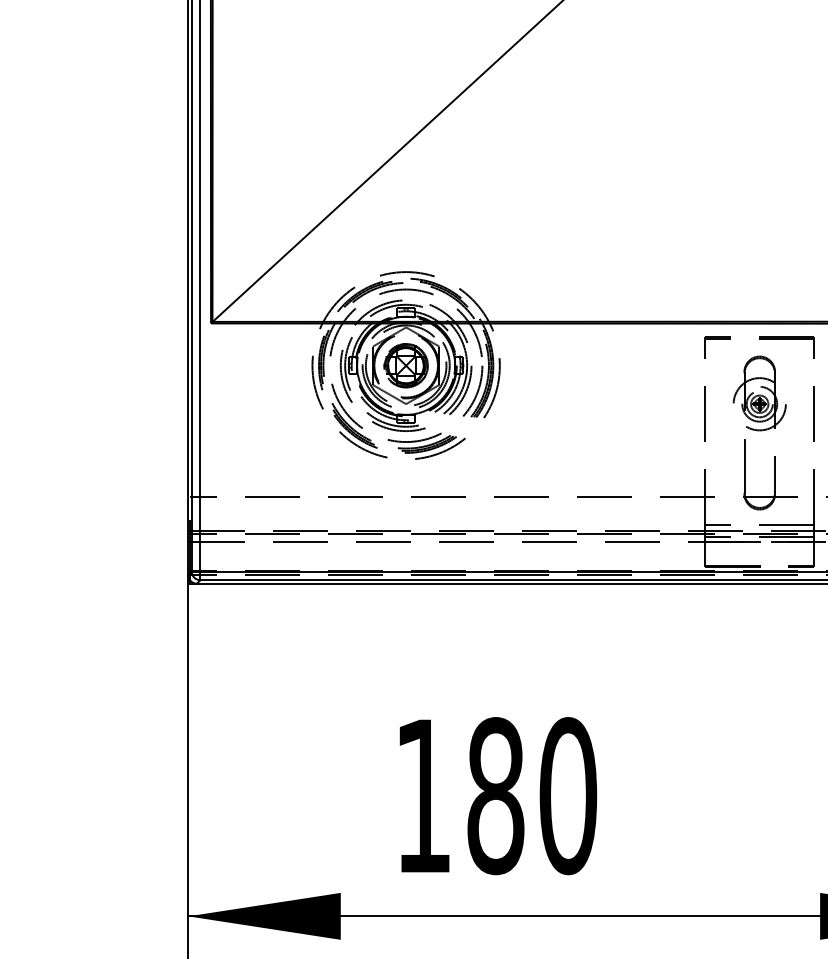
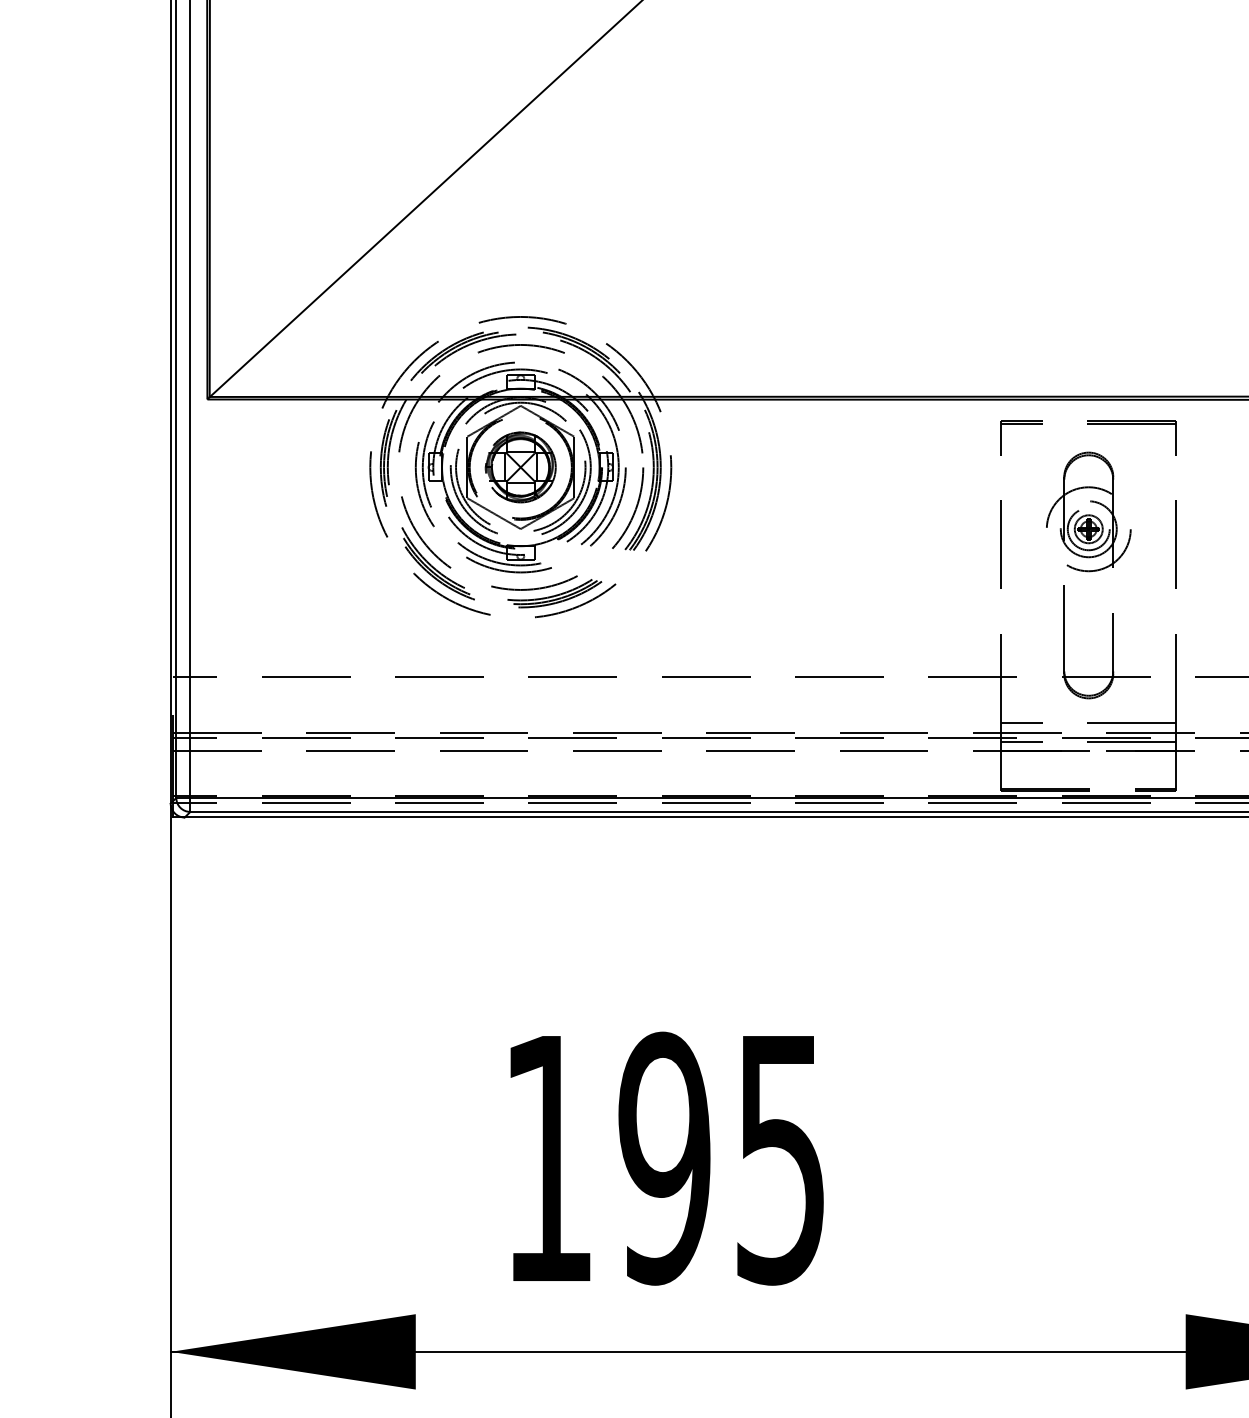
text: (532, 796) -> (723, 1159), 180 -> 195

